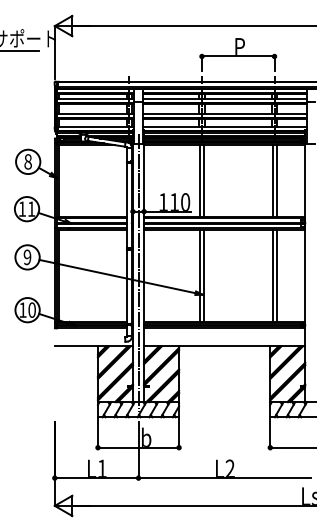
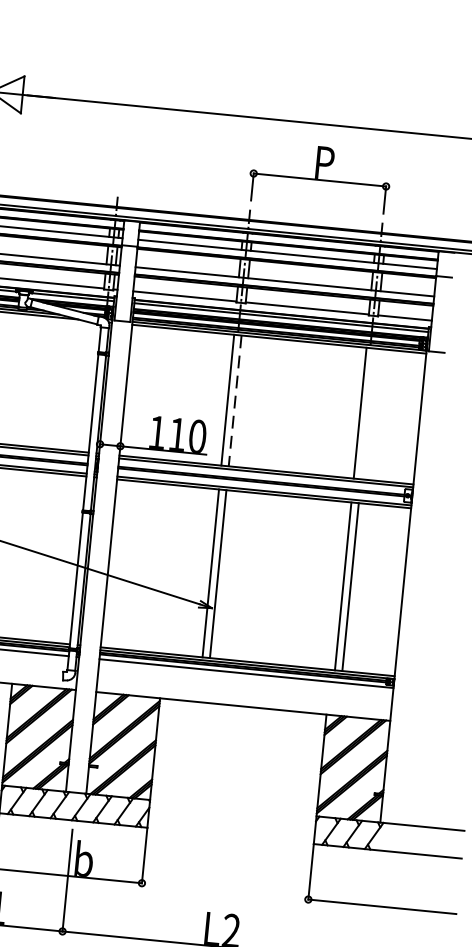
line: (204, 180) -> (236, 400), solid -> dashed
line: (276, 180) -> (367, 413), removed
line: (138, 272) -> (99, 556), removed

